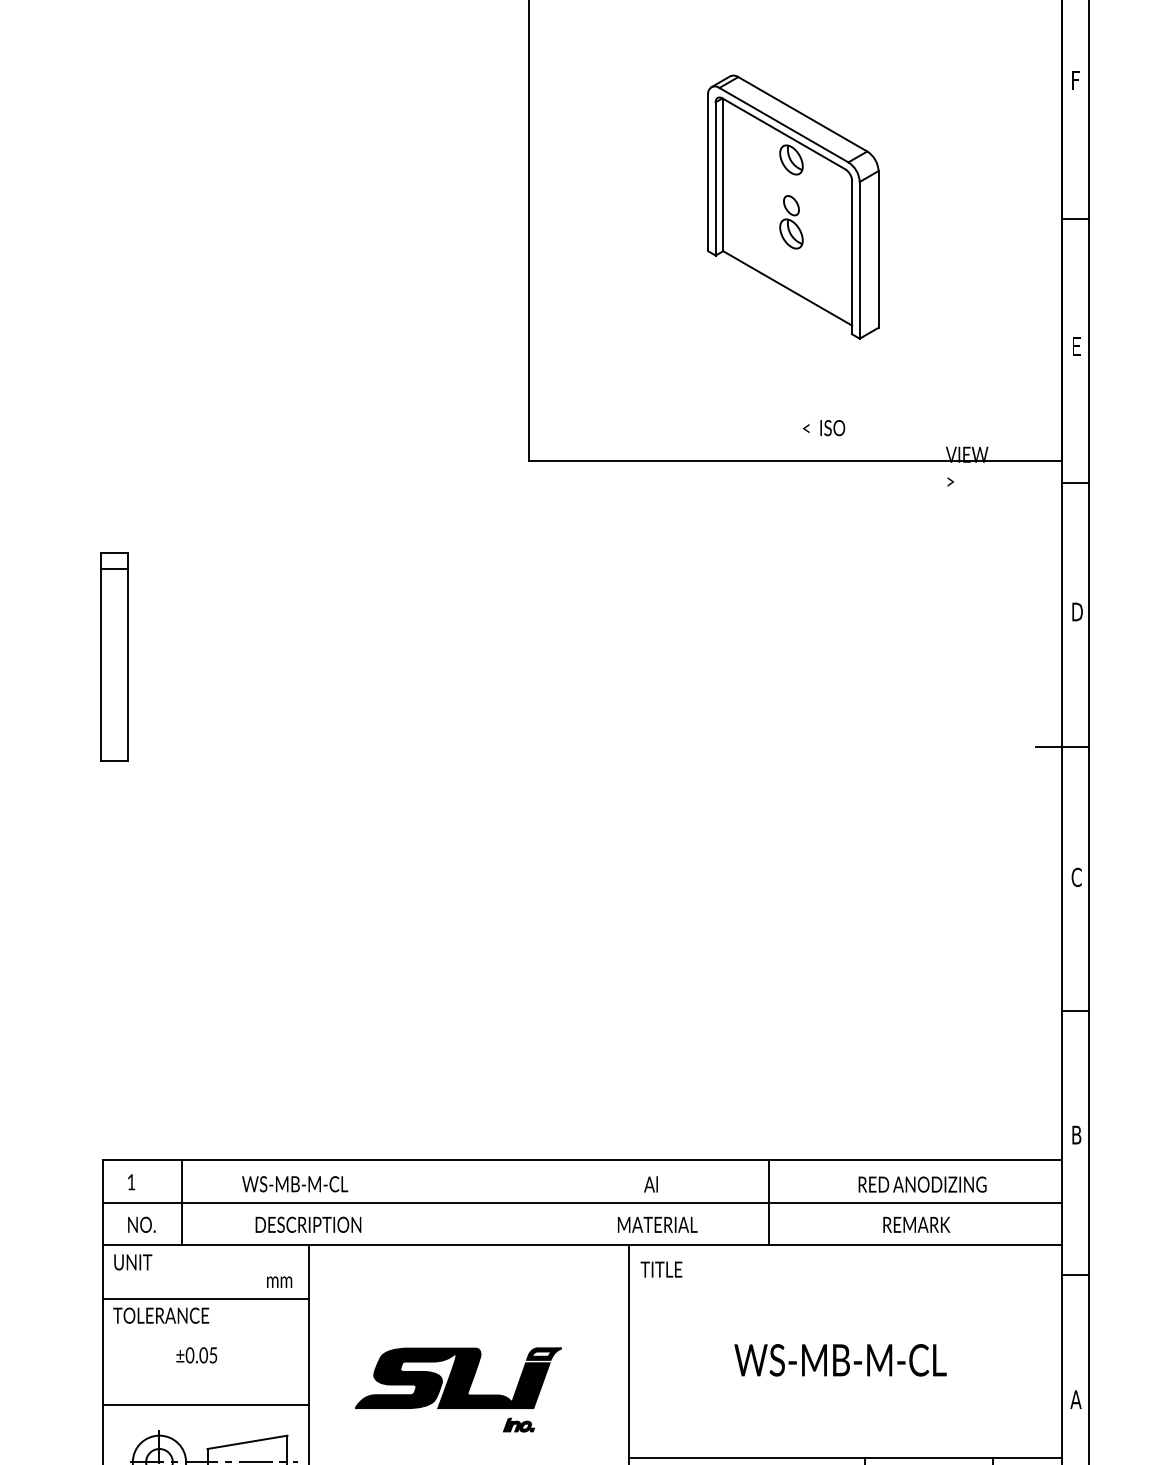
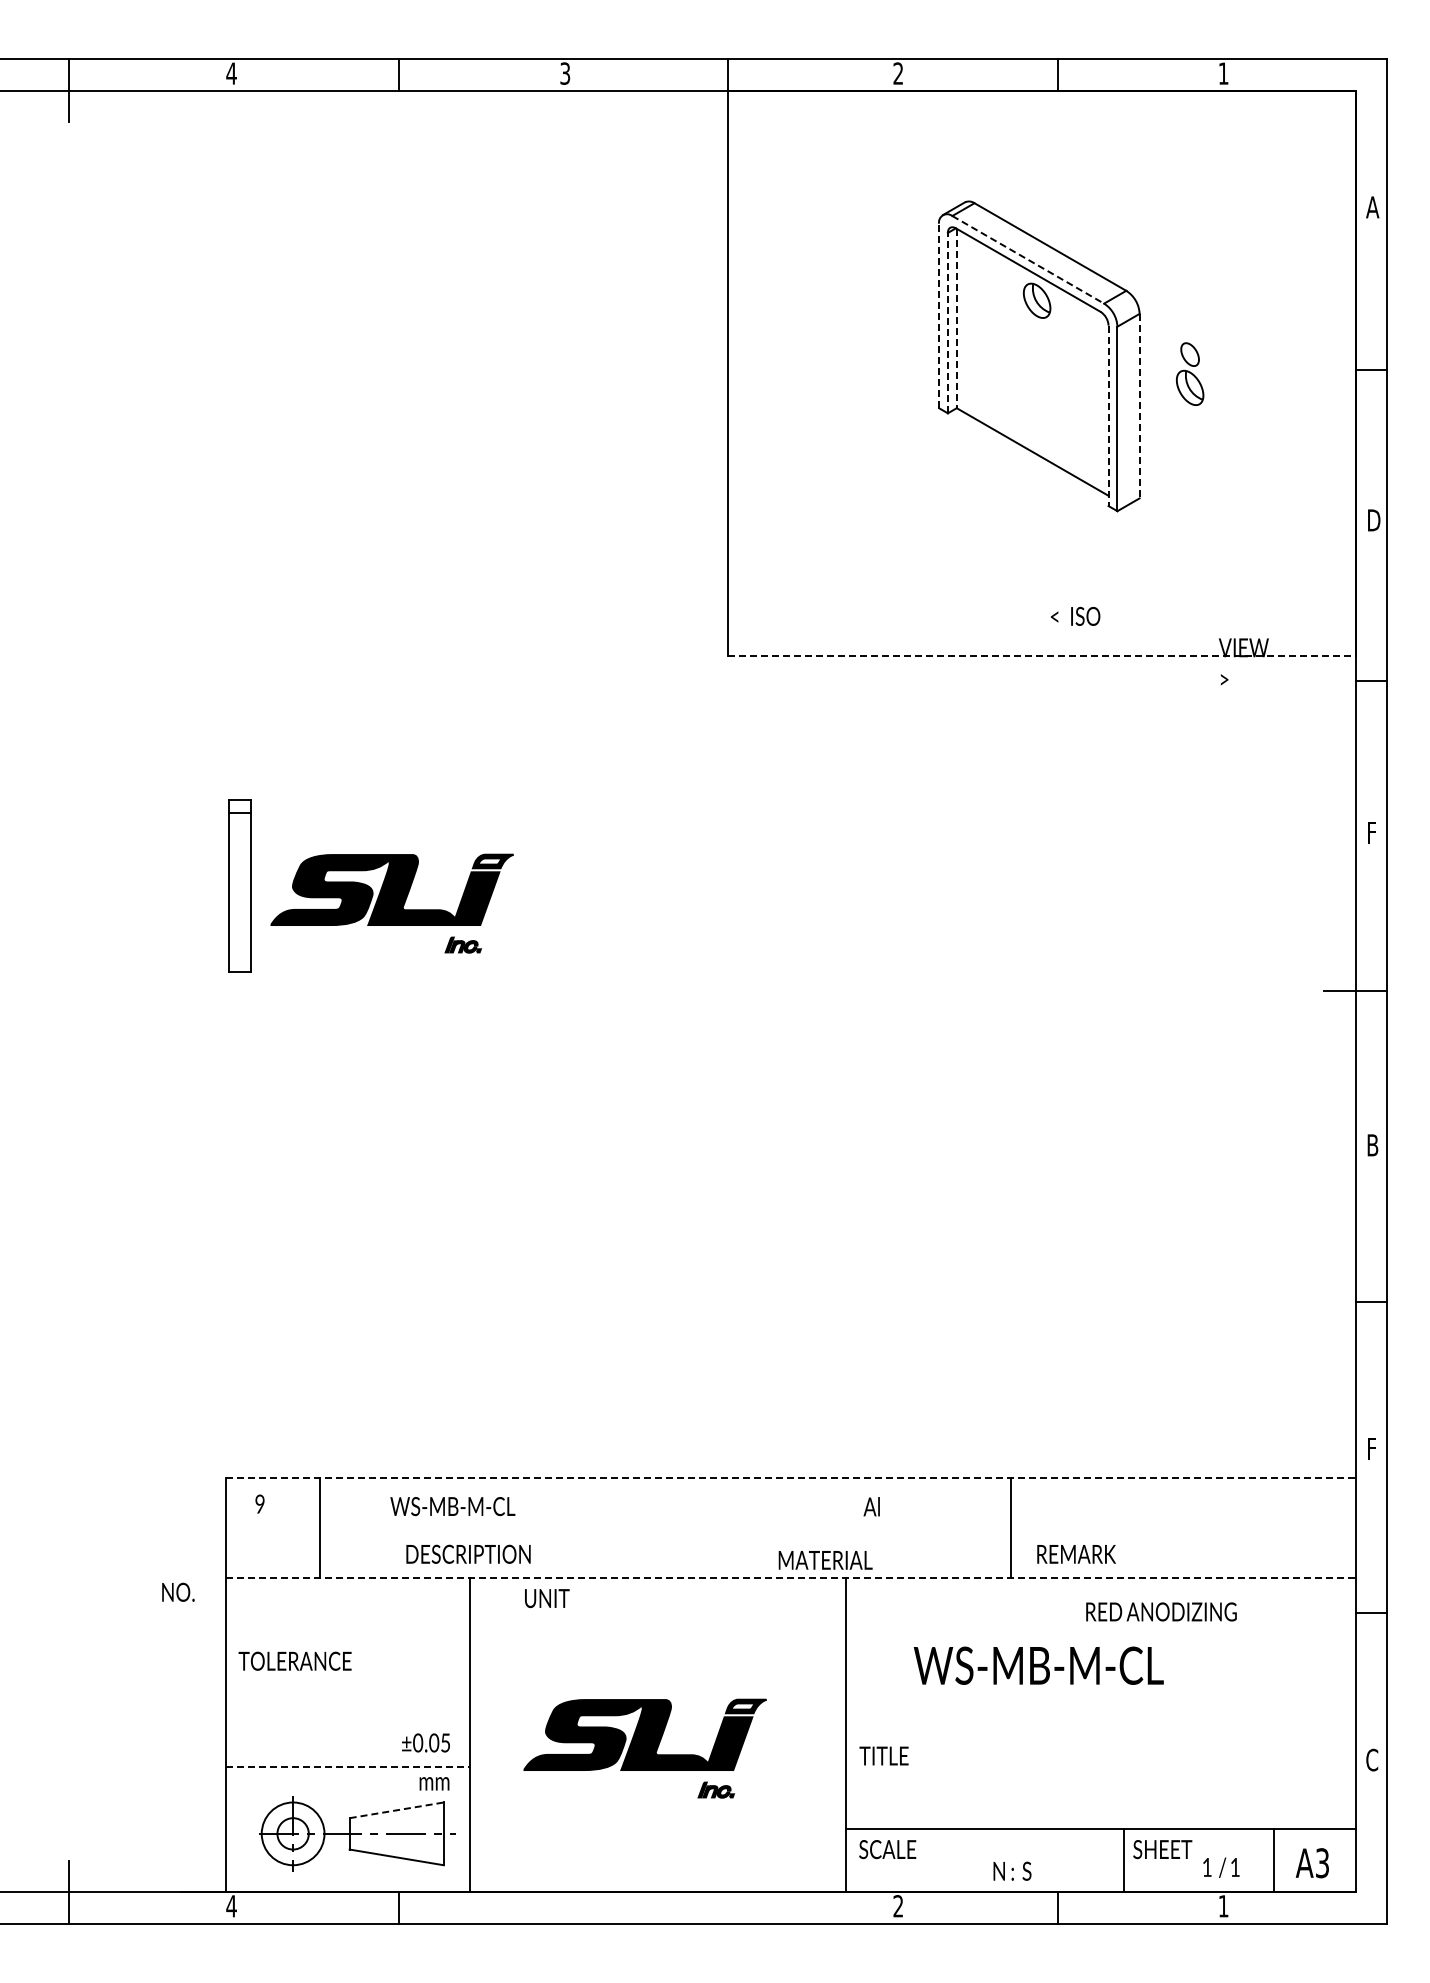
text: (1076, 80) -> (1372, 207), F -> A
line: (784, 124) -> (1028, 259), solid -> dashed
line: (708, 172) -> (939, 315), solid -> dashed
line: (723, 175) -> (956, 318), solid -> dashed
line: (715, 178) -> (947, 322), solid -> dashed
part: (790, 221) -> (1189, 373), moved
line: (878, 249) -> (1139, 406), solid -> dashed
line: (852, 258) -> (1108, 416), solid -> dashed
text: (1078, 346) -> (1374, 520), E -> D
line: (795, 461) -> (1041, 655), solid -> dashed
text: (1077, 611) -> (1373, 832), D -> F
part: (113, 656) -> (239, 885), size x0.7
part: (243, 671) -> (391, 903), added
text: (1076, 877) -> (1372, 1145), C -> B
text: (1076, 1134) -> (1372, 1448), B -> F
line: (581, 1159) -> (790, 1477), solid -> dashed
text: (130, 1181) -> (259, 1503), 1 -> 9
text: (922, 1184) -> (1161, 1611), moved
line: (581, 1202) -> (790, 1528), removed
text: (141, 1224) -> (178, 1591), moved
text: (657, 1224) -> (825, 1560), moved
text: (916, 1224) -> (1076, 1554), moved
line: (581, 1245) -> (790, 1578), solid -> dashed
text: (133, 1262) -> (547, 1598), moved
text: (660, 1269) -> (883, 1755), moved
text: (279, 1281) -> (434, 1783), moved
line: (205, 1298) -> (347, 1641), removed
text: (196, 1354) -> (425, 1742), moved
text: (840, 1360) -> (1038, 1665), moved
text: (1075, 1399) -> (1371, 1759), A -> C
line: (205, 1405) -> (347, 1766), solid -> dashed
line: (247, 1442) -> (396, 1810), solid -> dashed

